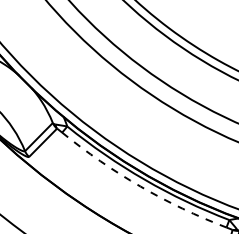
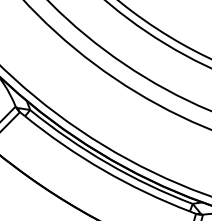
arc: (140, 186) -> (103, 170), dashed -> solid

